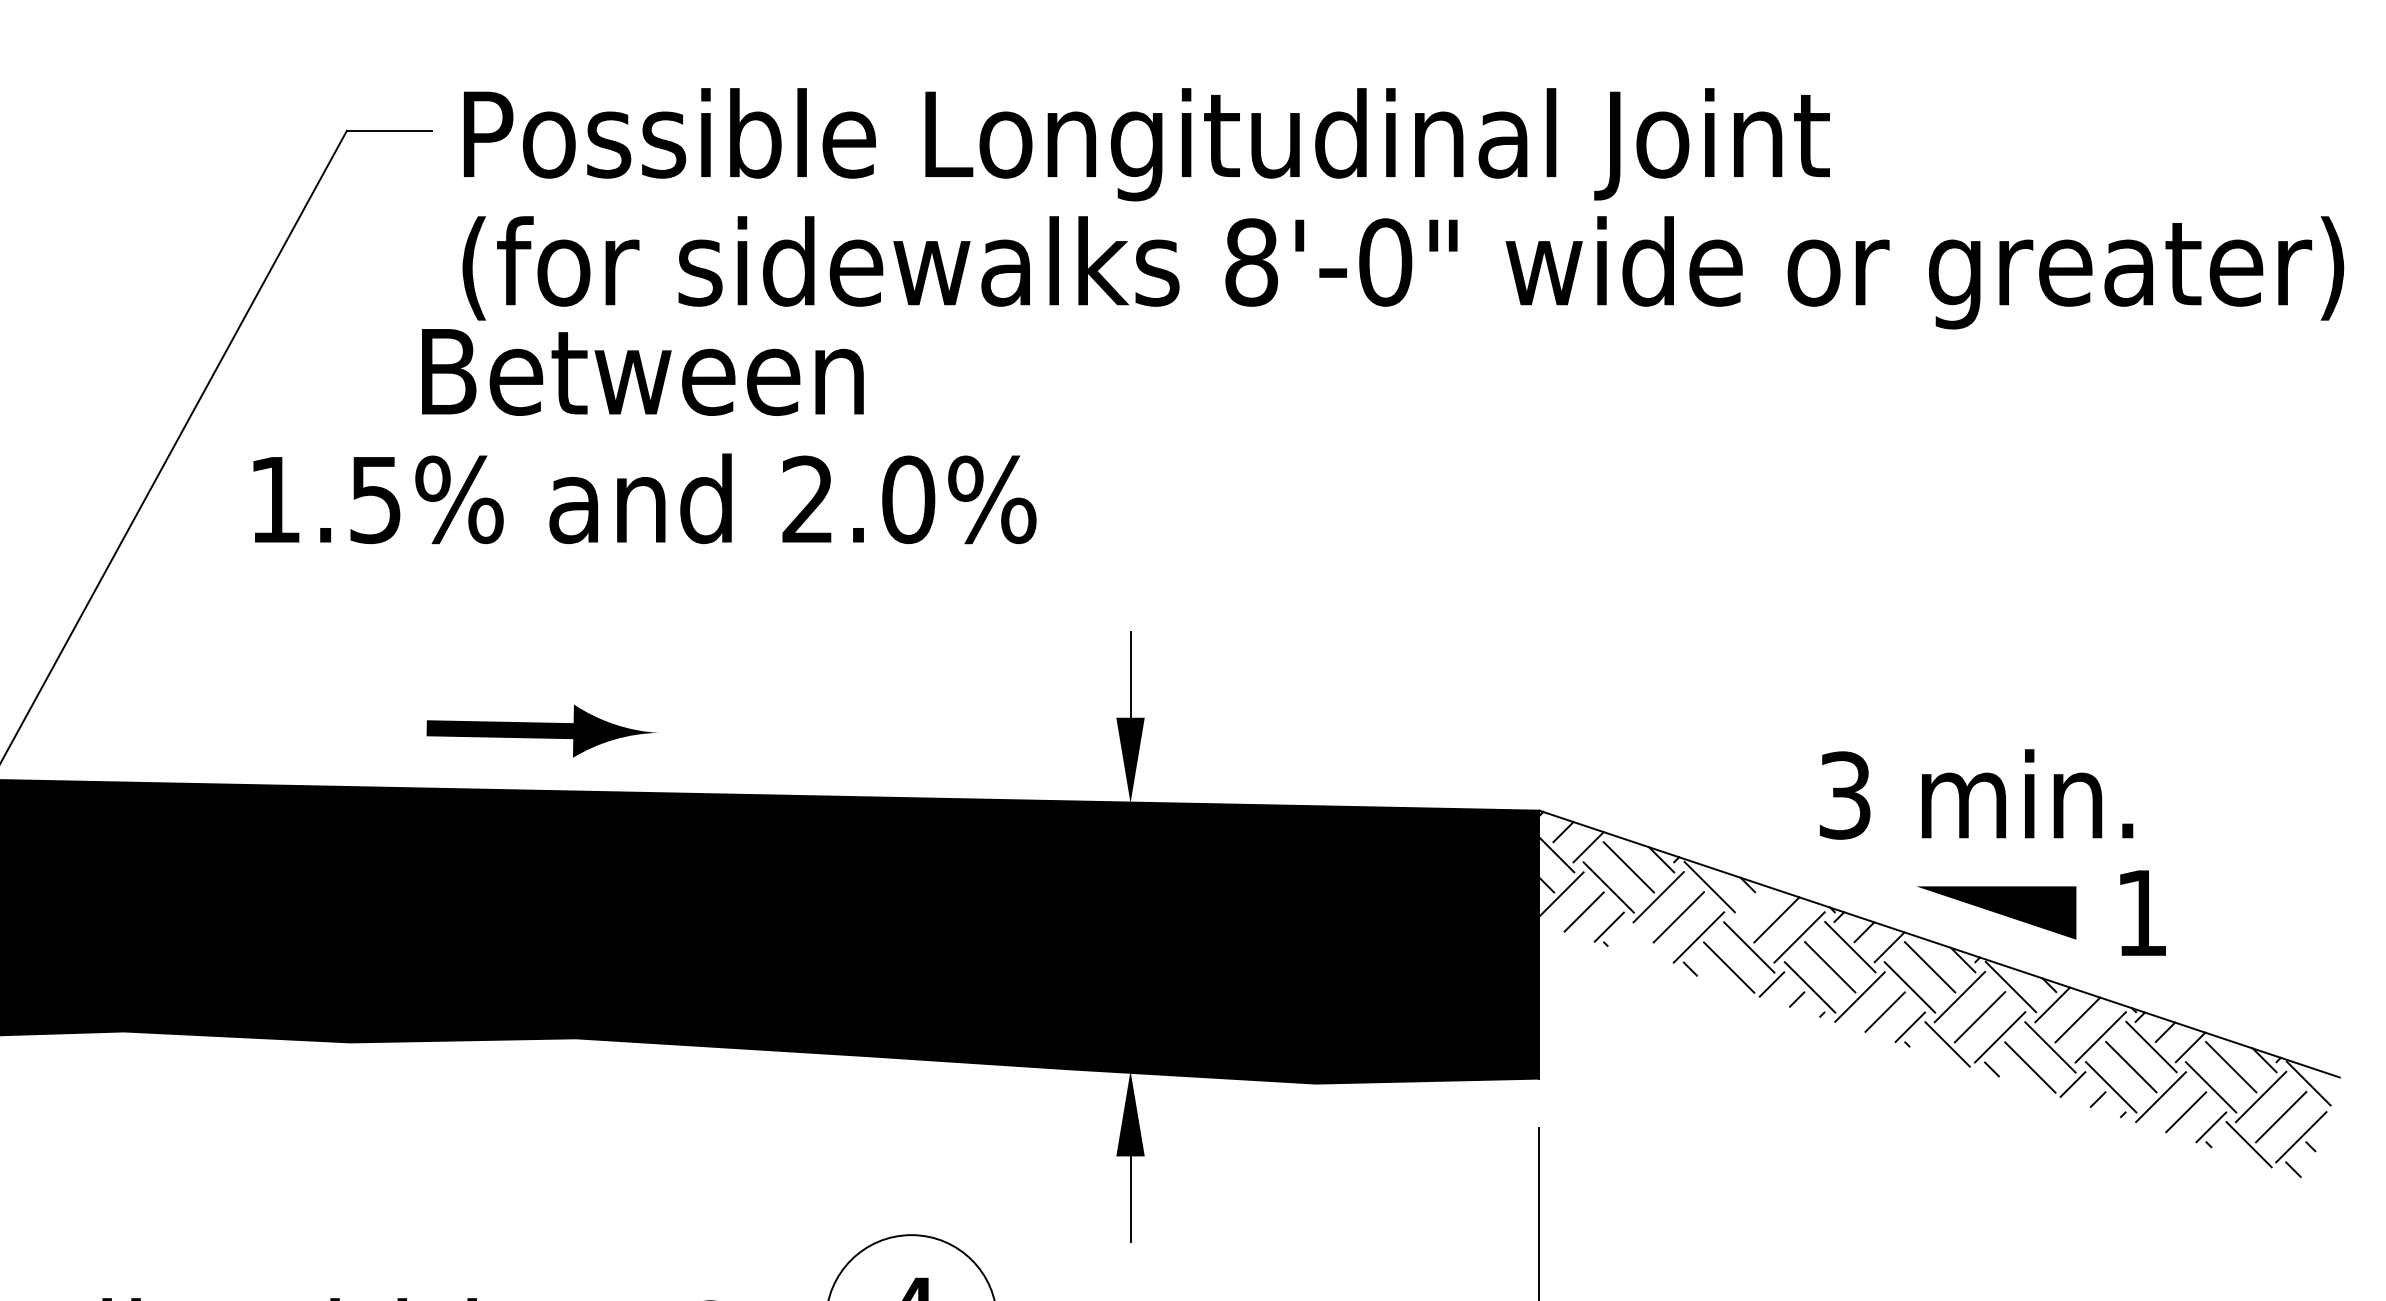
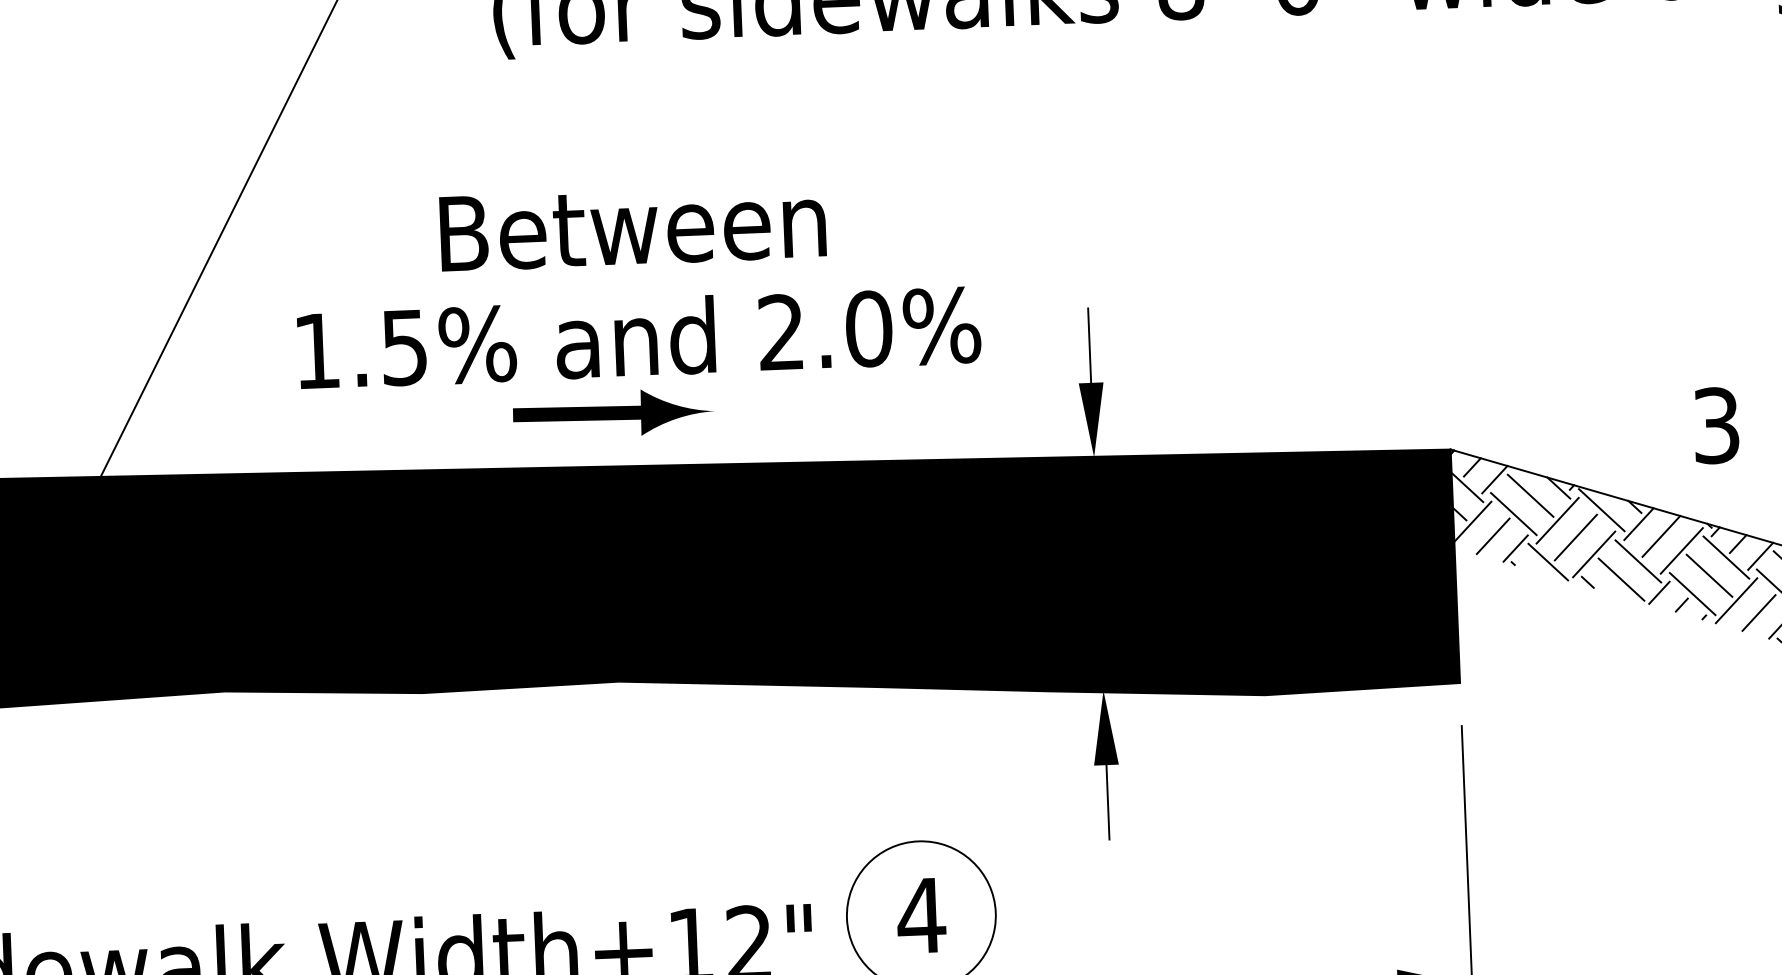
text: (644, 436) -> (636, 283), moved
part: (541, 730) -> (613, 413), moved
line: (1751, 904) -> (1638, 523), added
line: (1645, 944) -> (1547, 562), added

